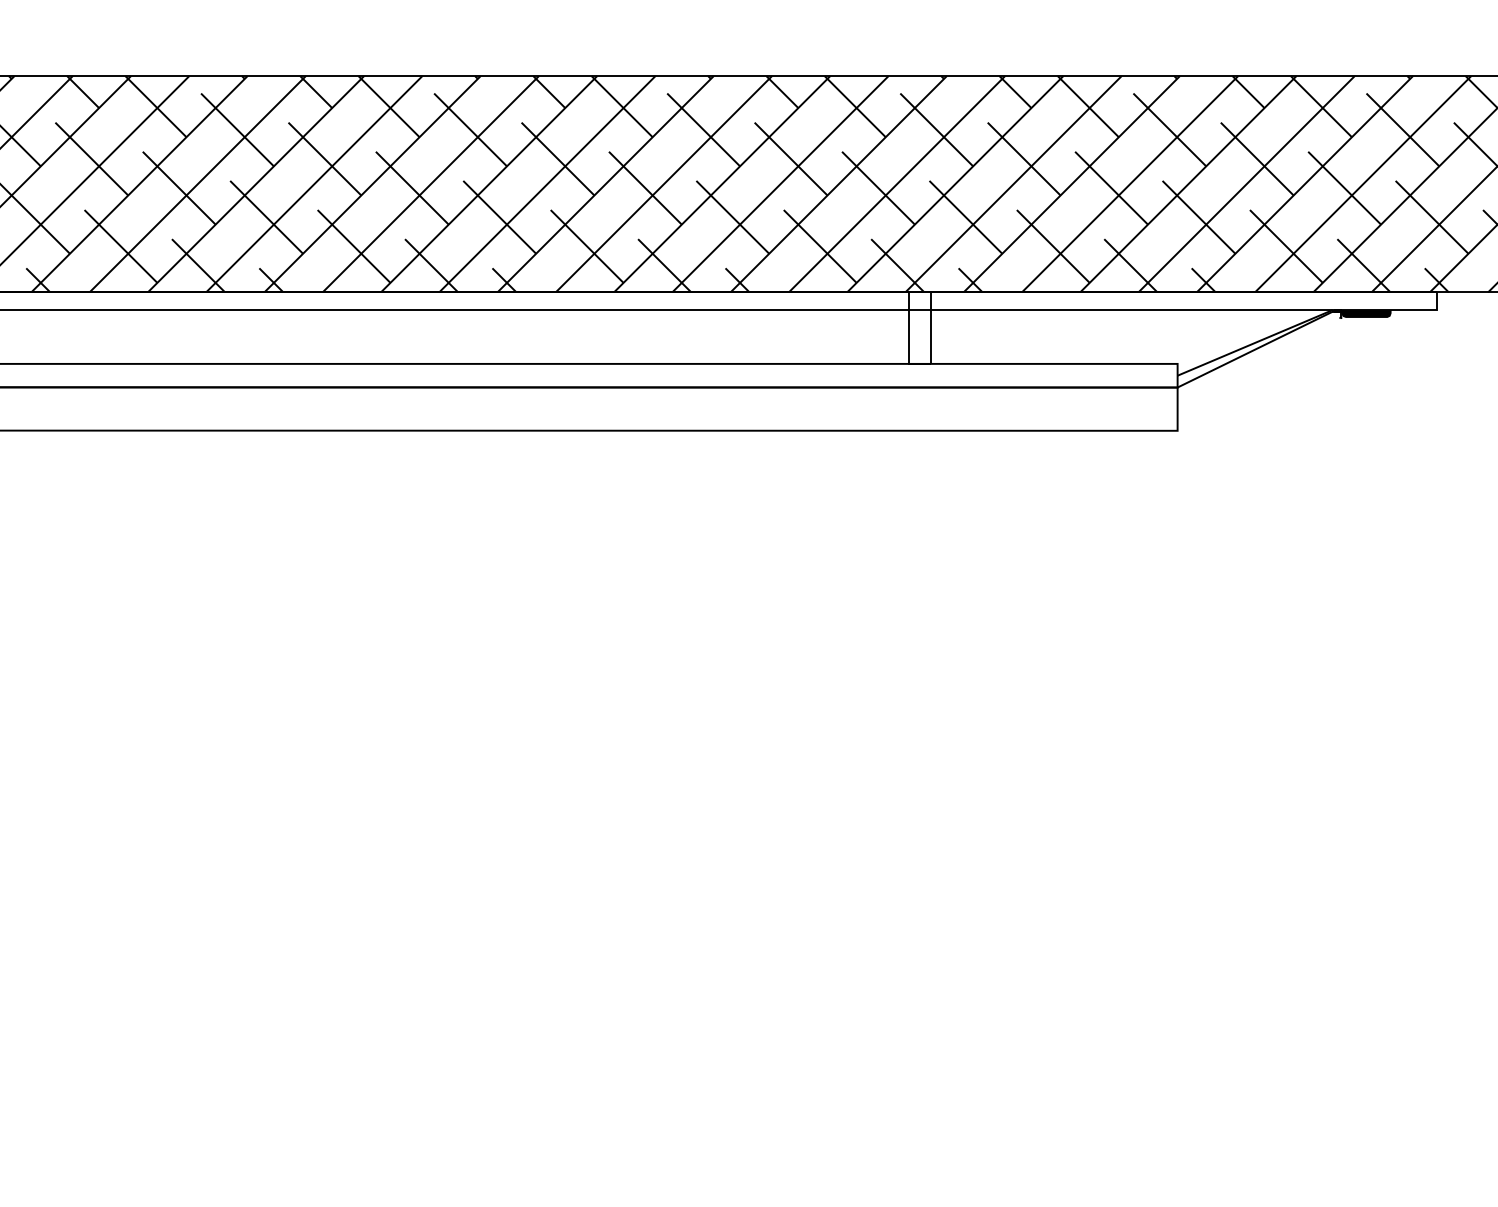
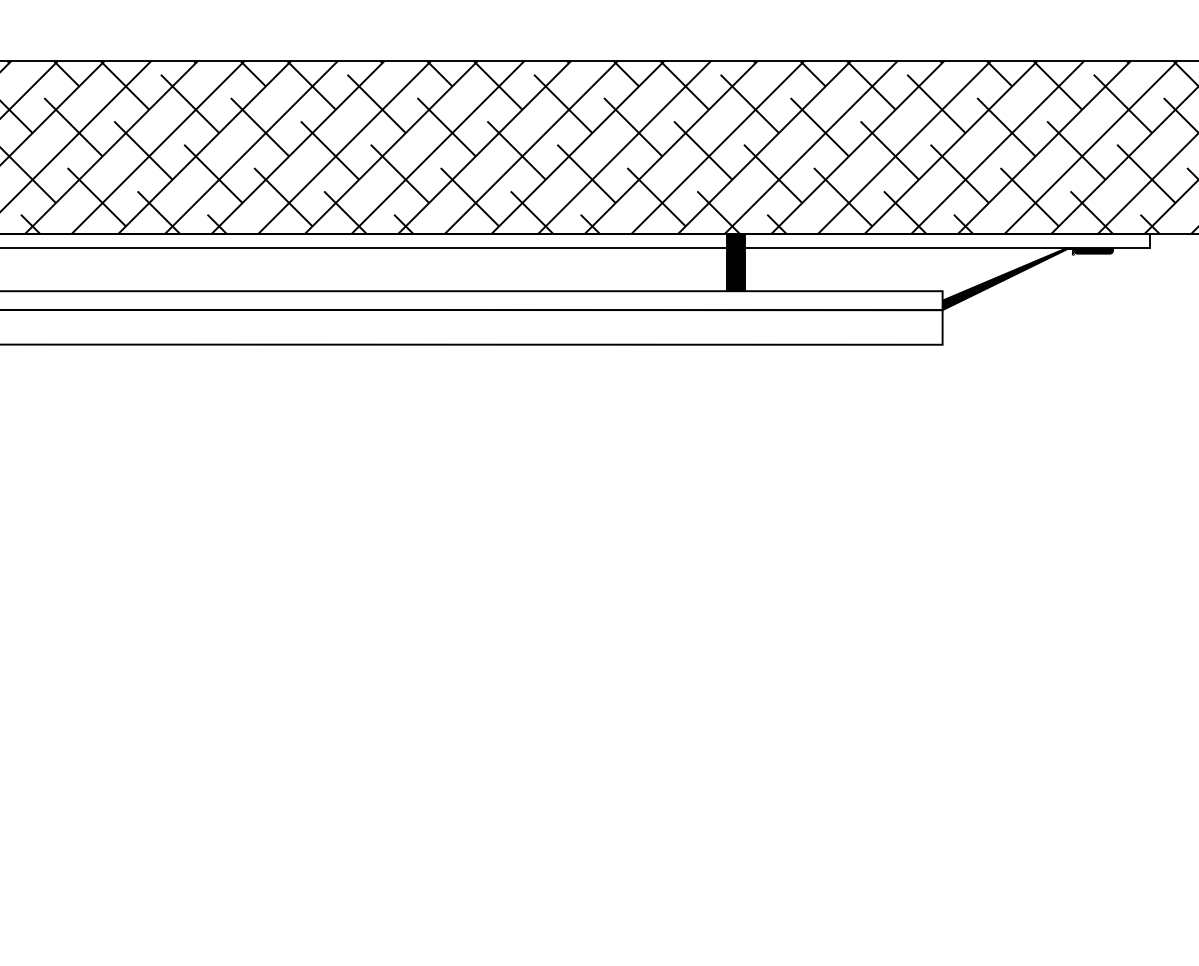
fill: (919, 327) -> (735, 262), added
fill: (1254, 348) -> (1004, 278), added

